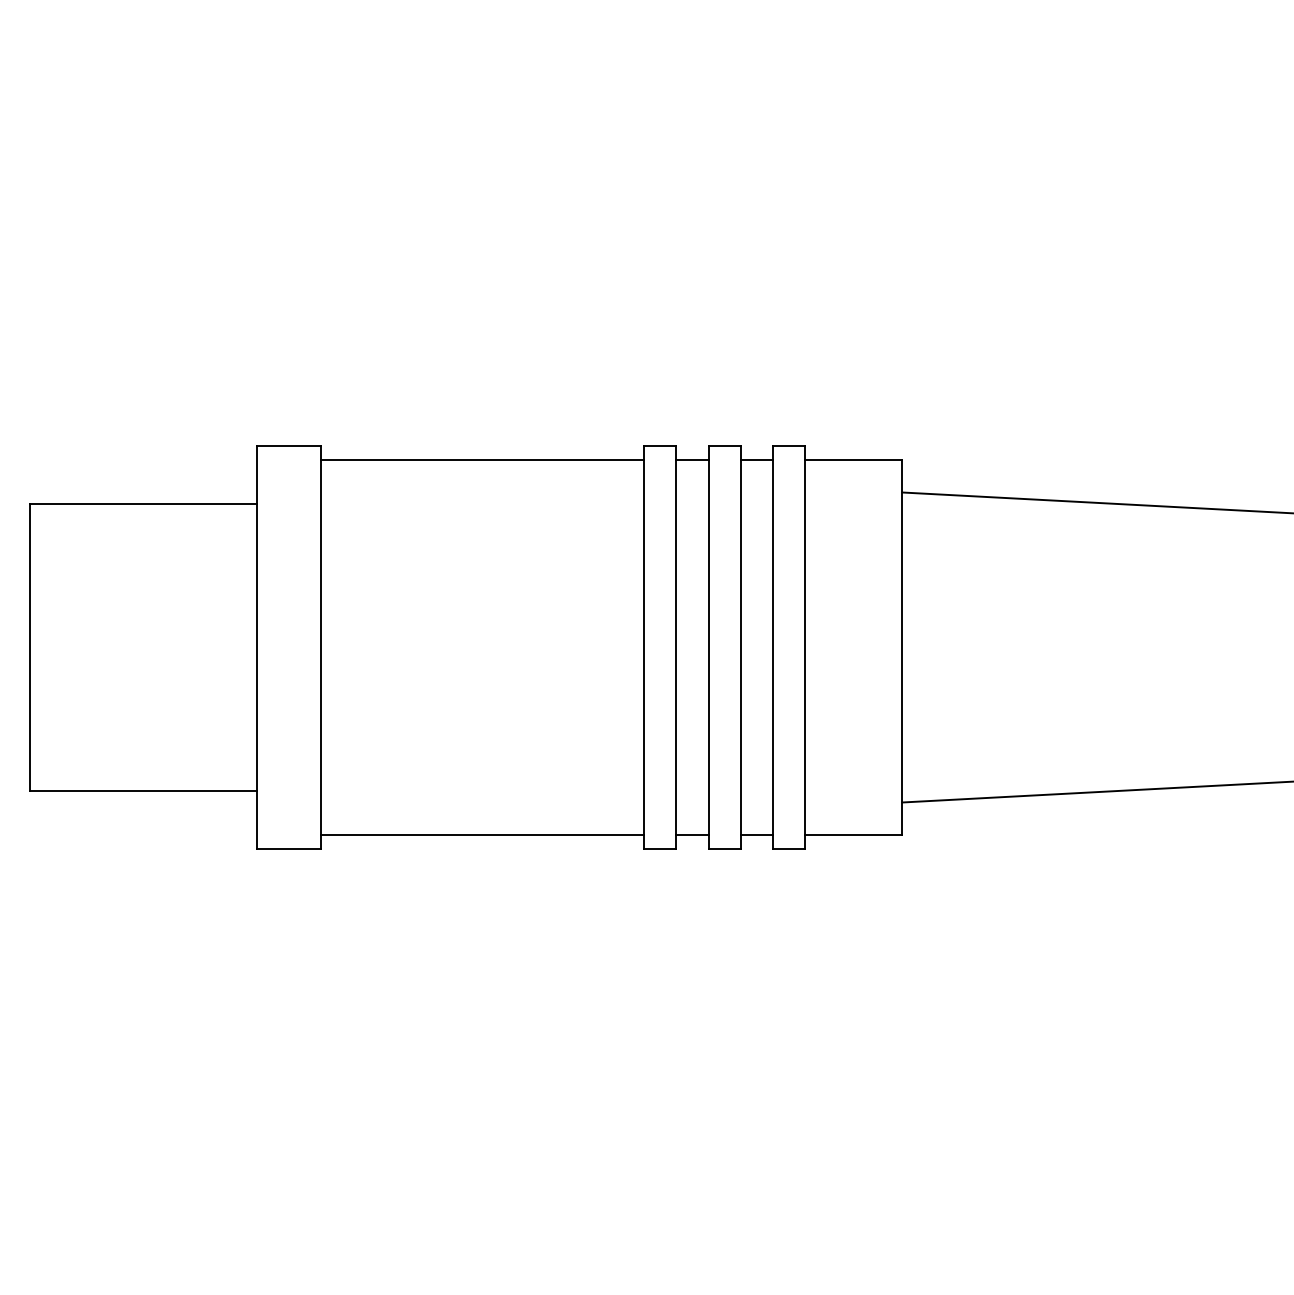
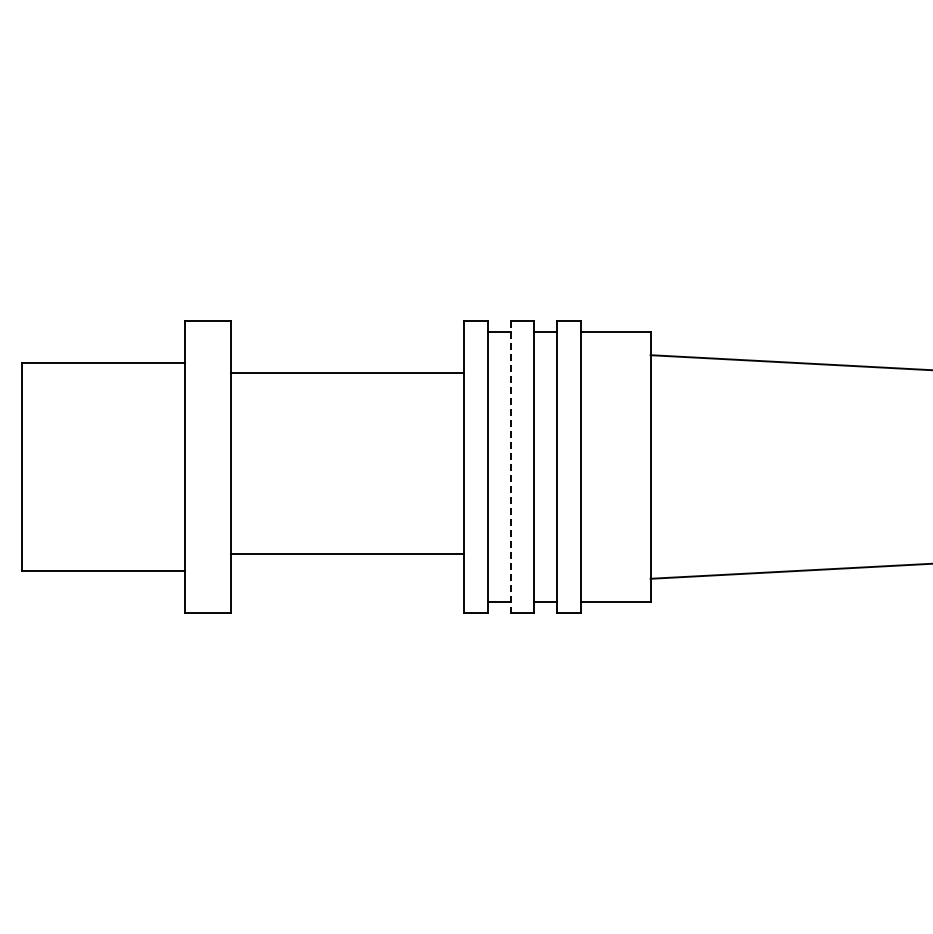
line: (482, 459) -> (347, 372), moved
line: (708, 648) -> (510, 467), solid -> dashed
line: (482, 835) -> (347, 554), moved

